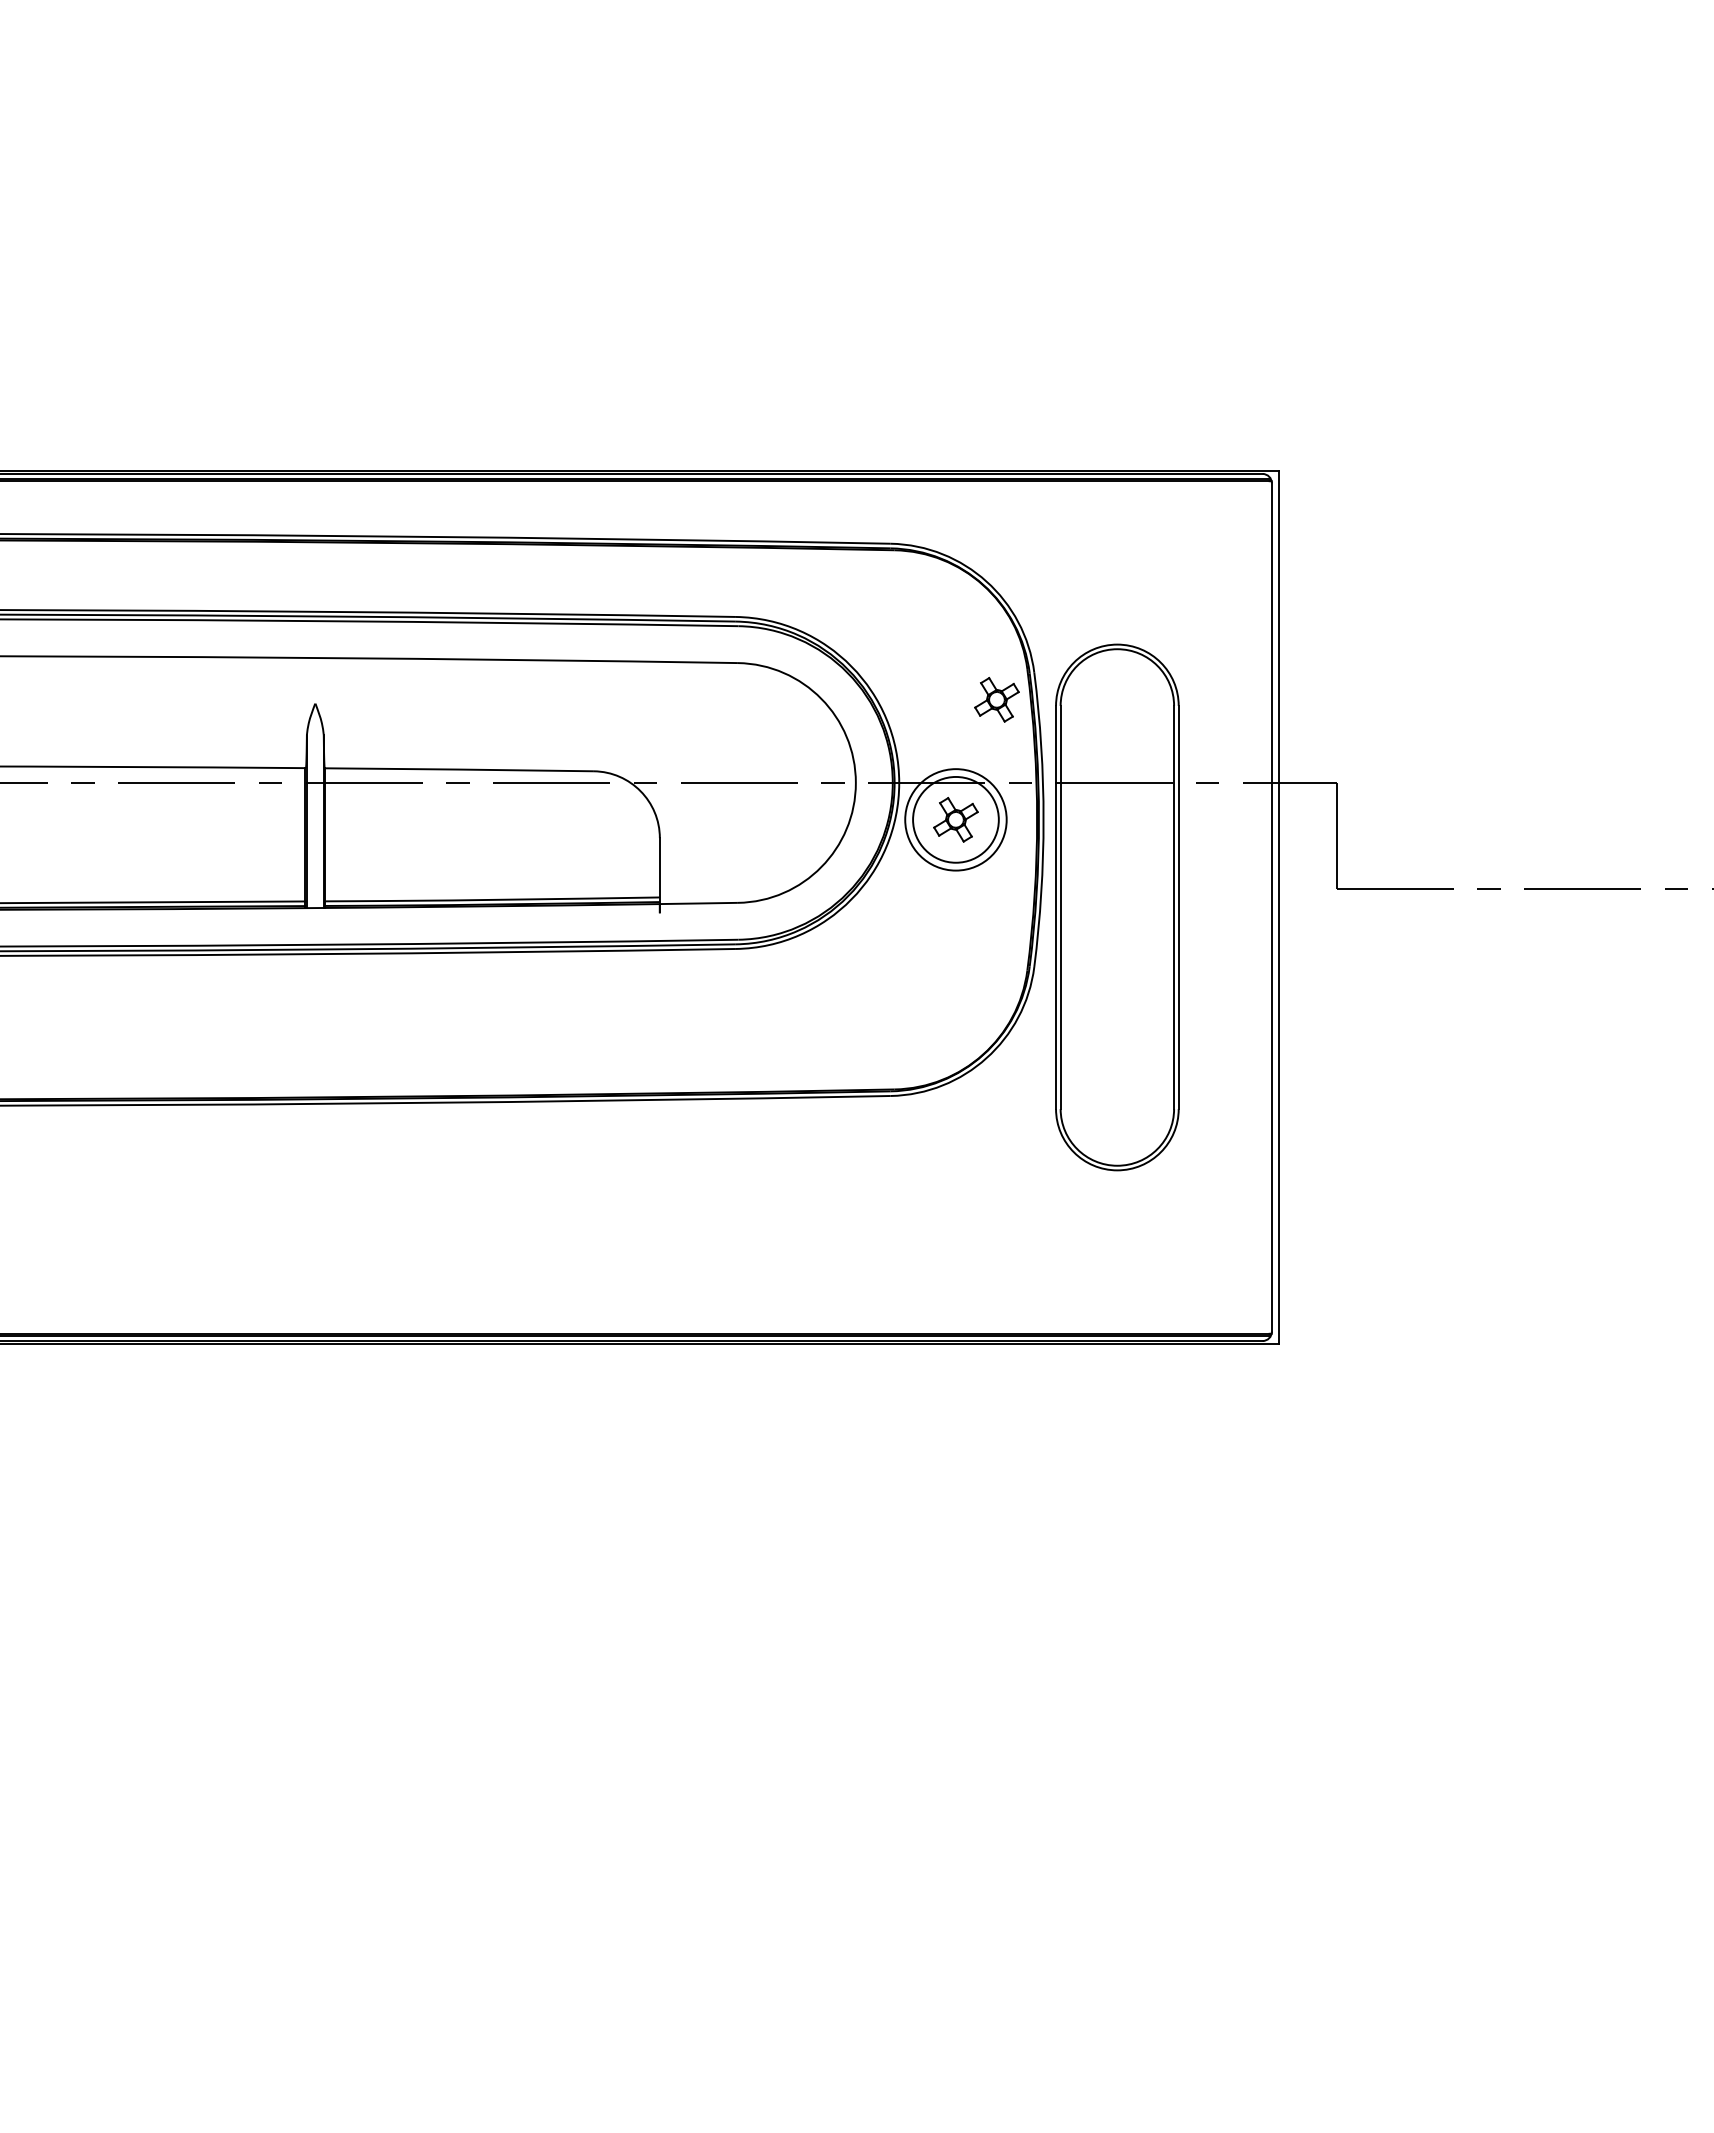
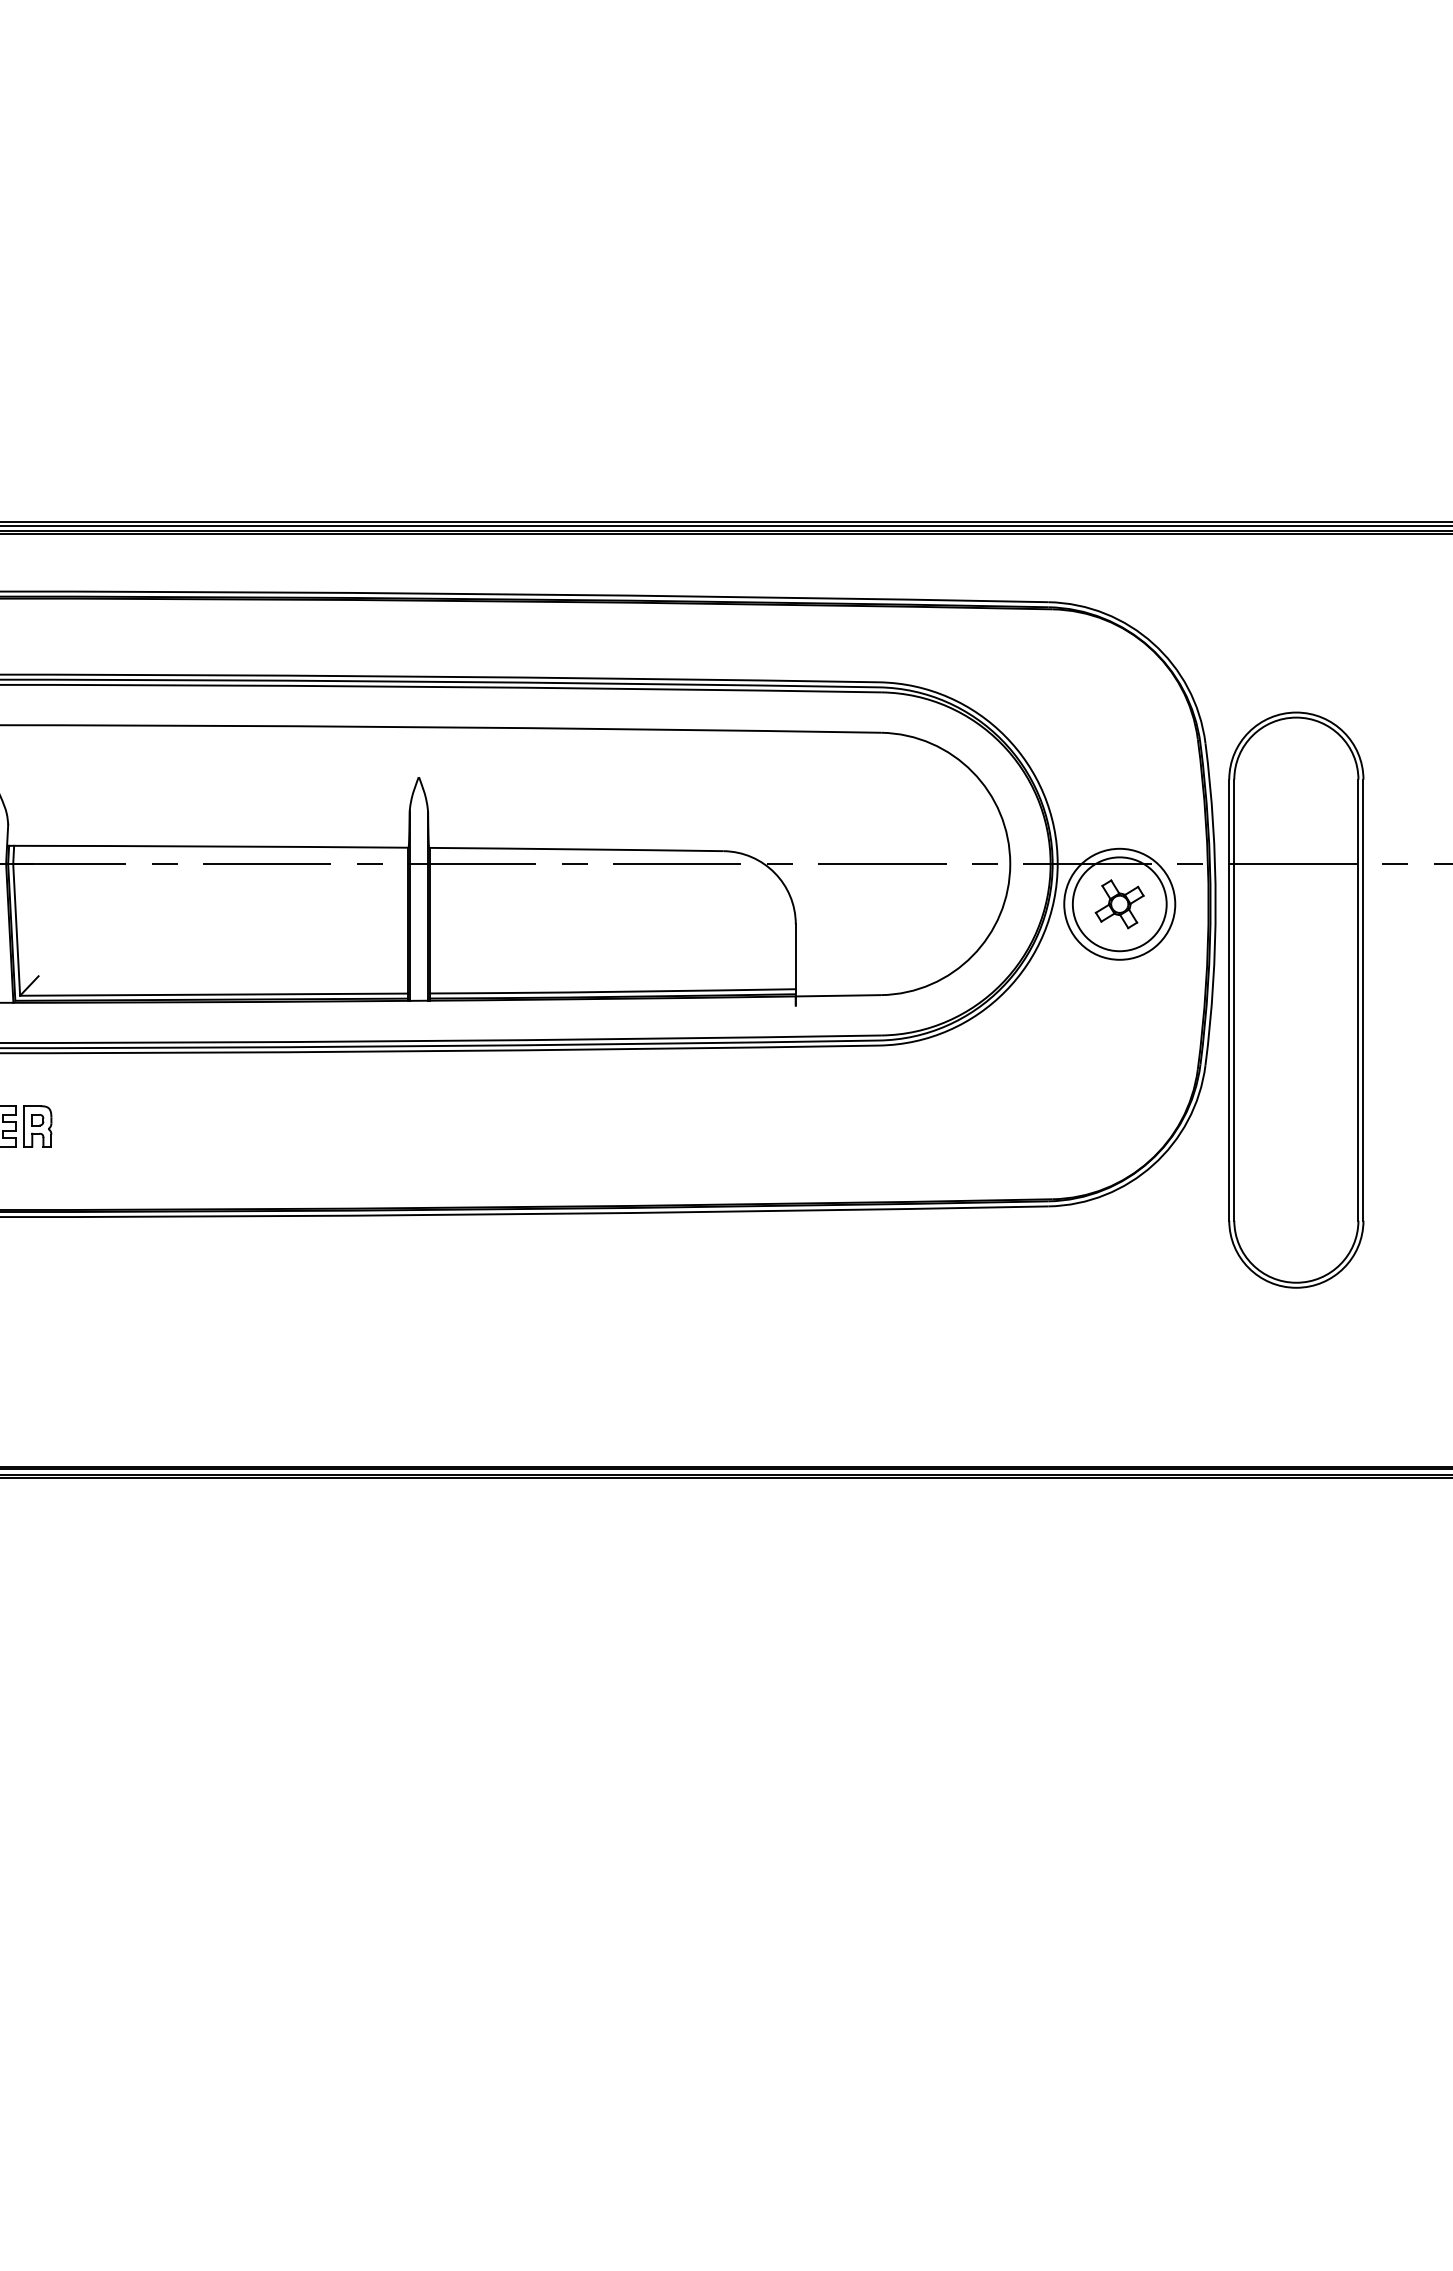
part: (996, 699) -> (1164, 772), removed

